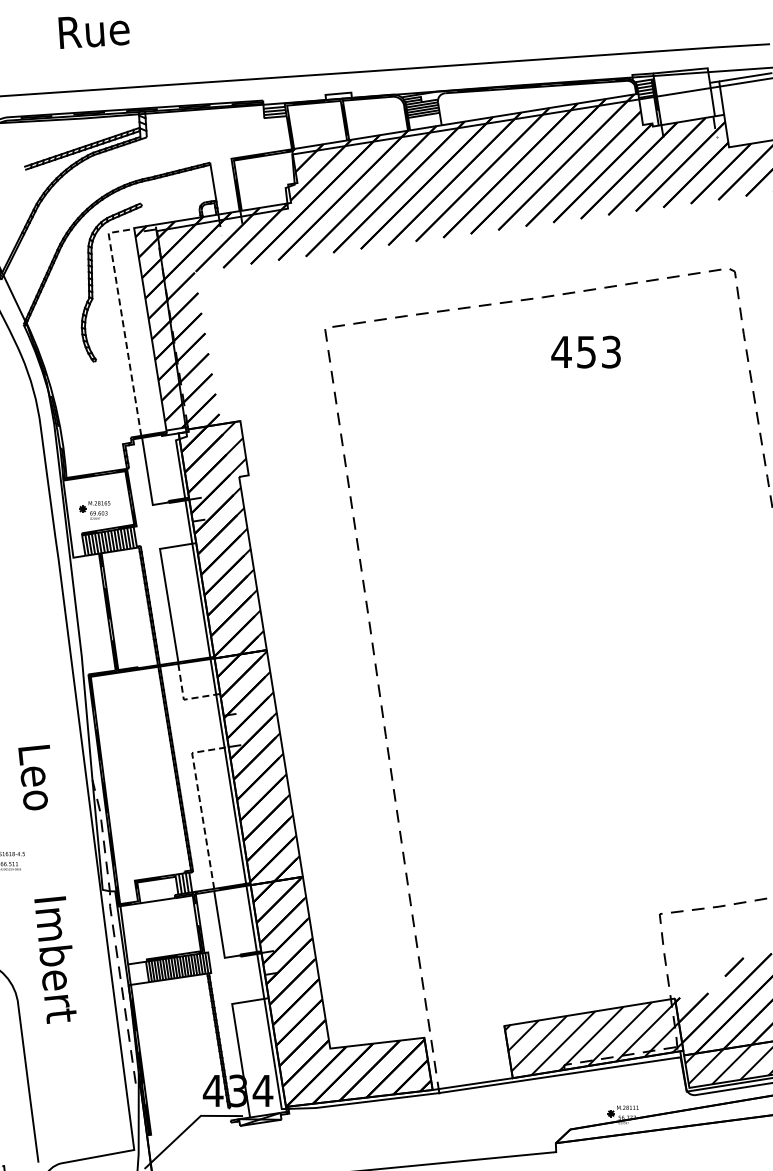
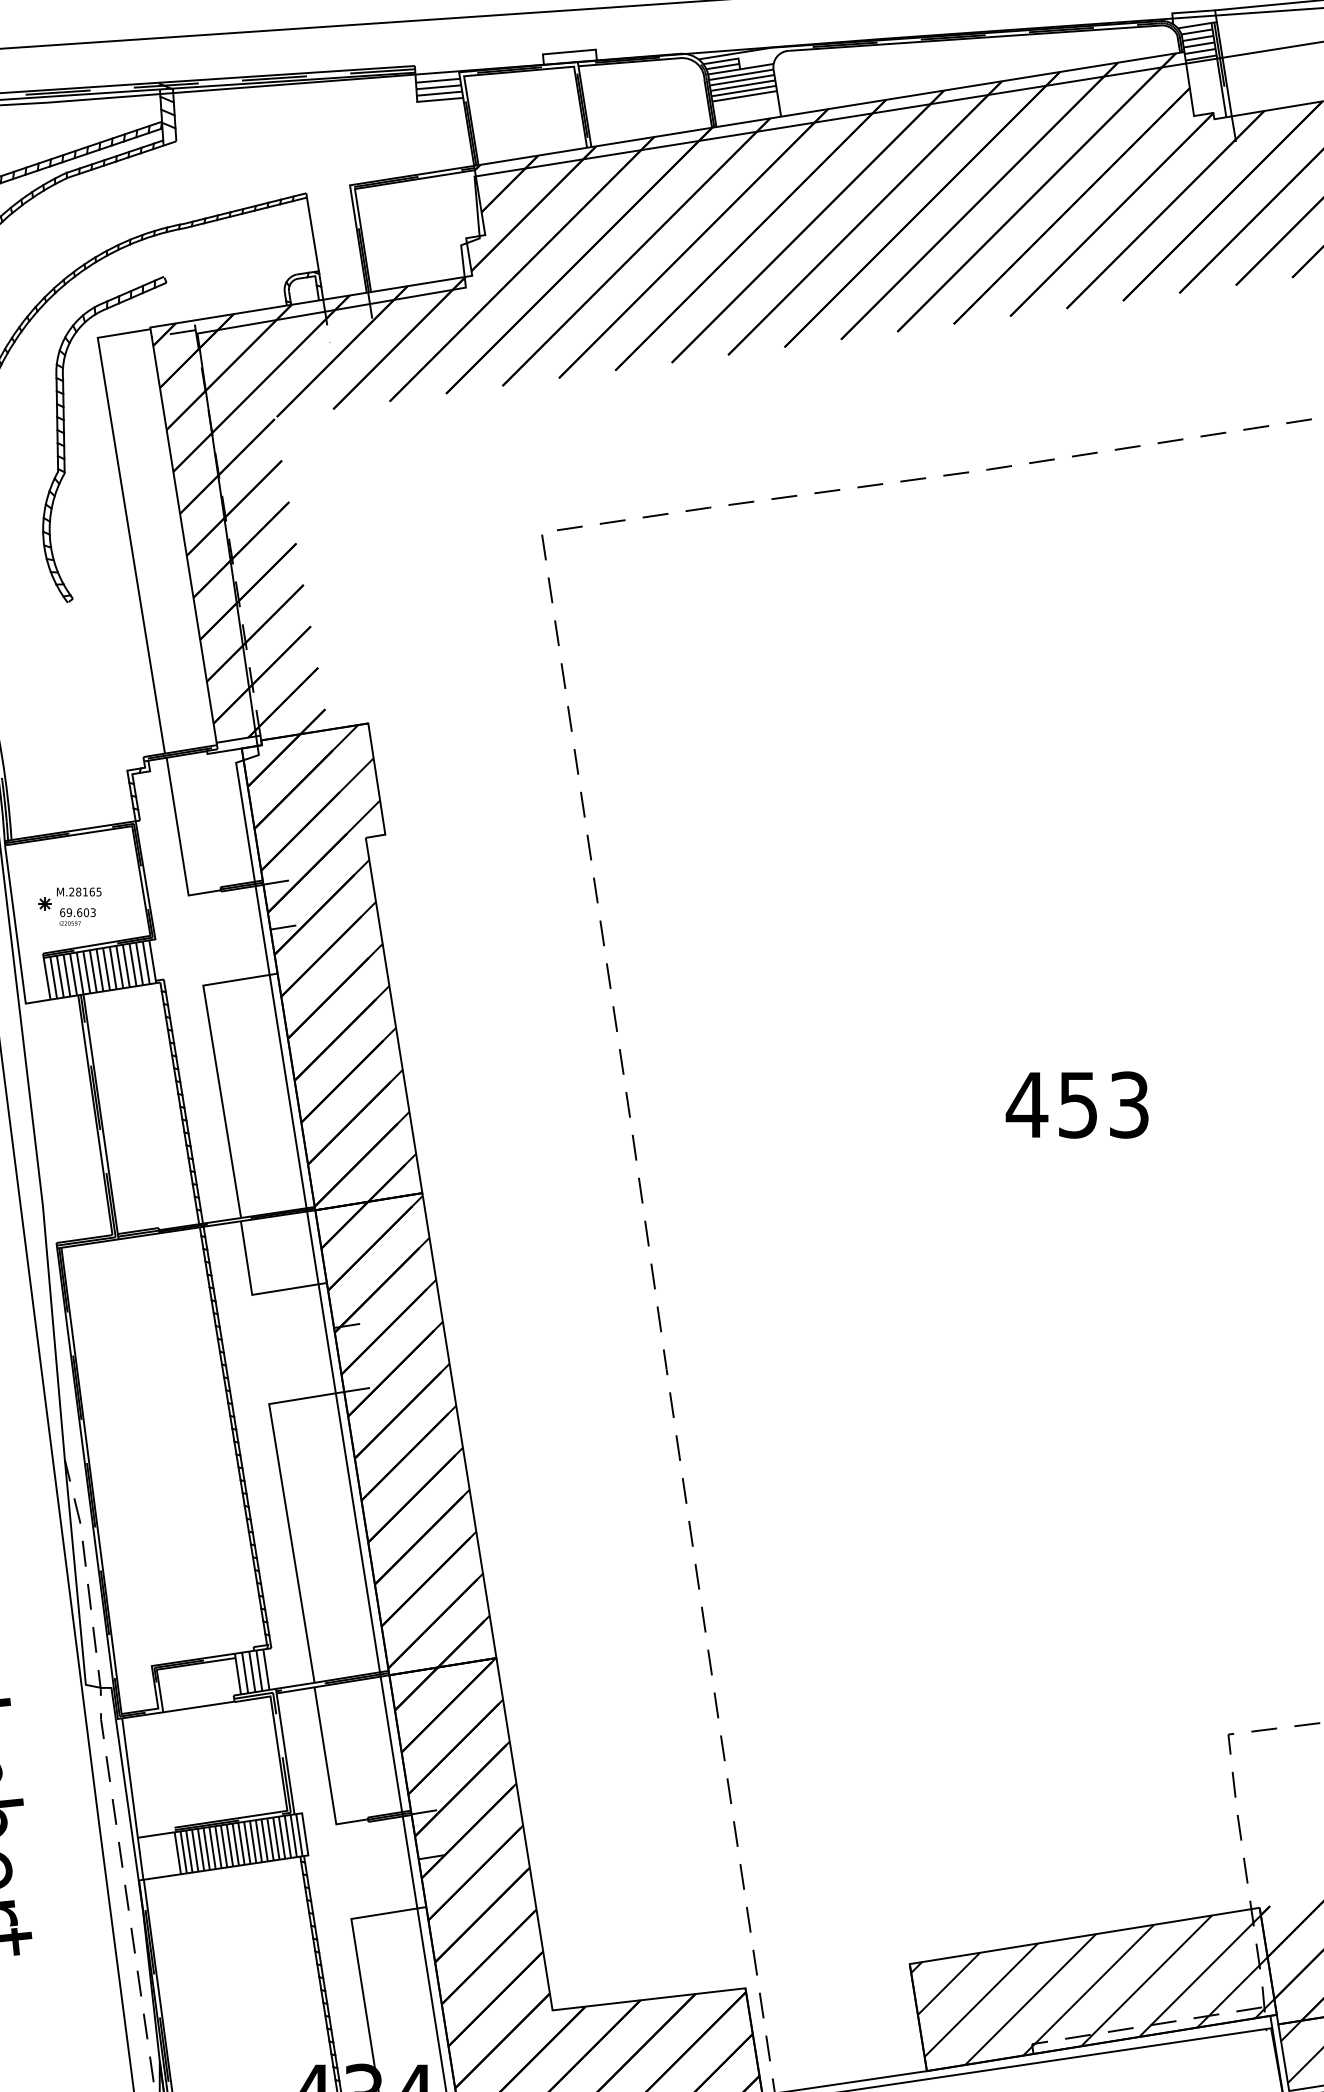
line: (122, 320) -> (126, 517), dashed -> solid
text: (585, 351) -> (1076, 1103), moved
line: (183, 699) -> (251, 1294), dashed -> solid
line: (199, 801) -> (284, 1503), dashed -> solid

